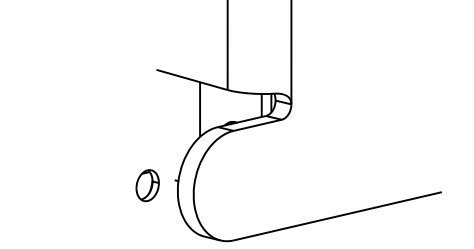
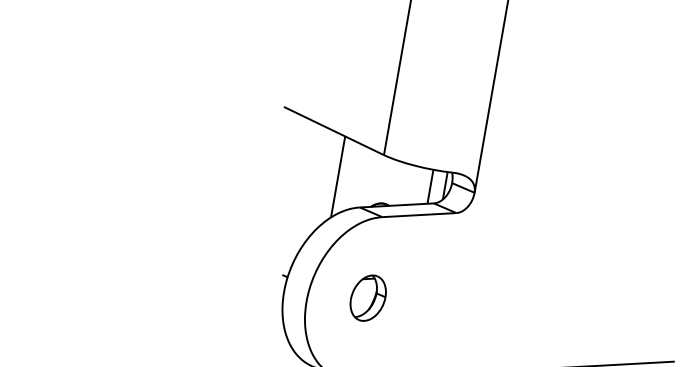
part: (147, 185) -> (367, 297), moved

